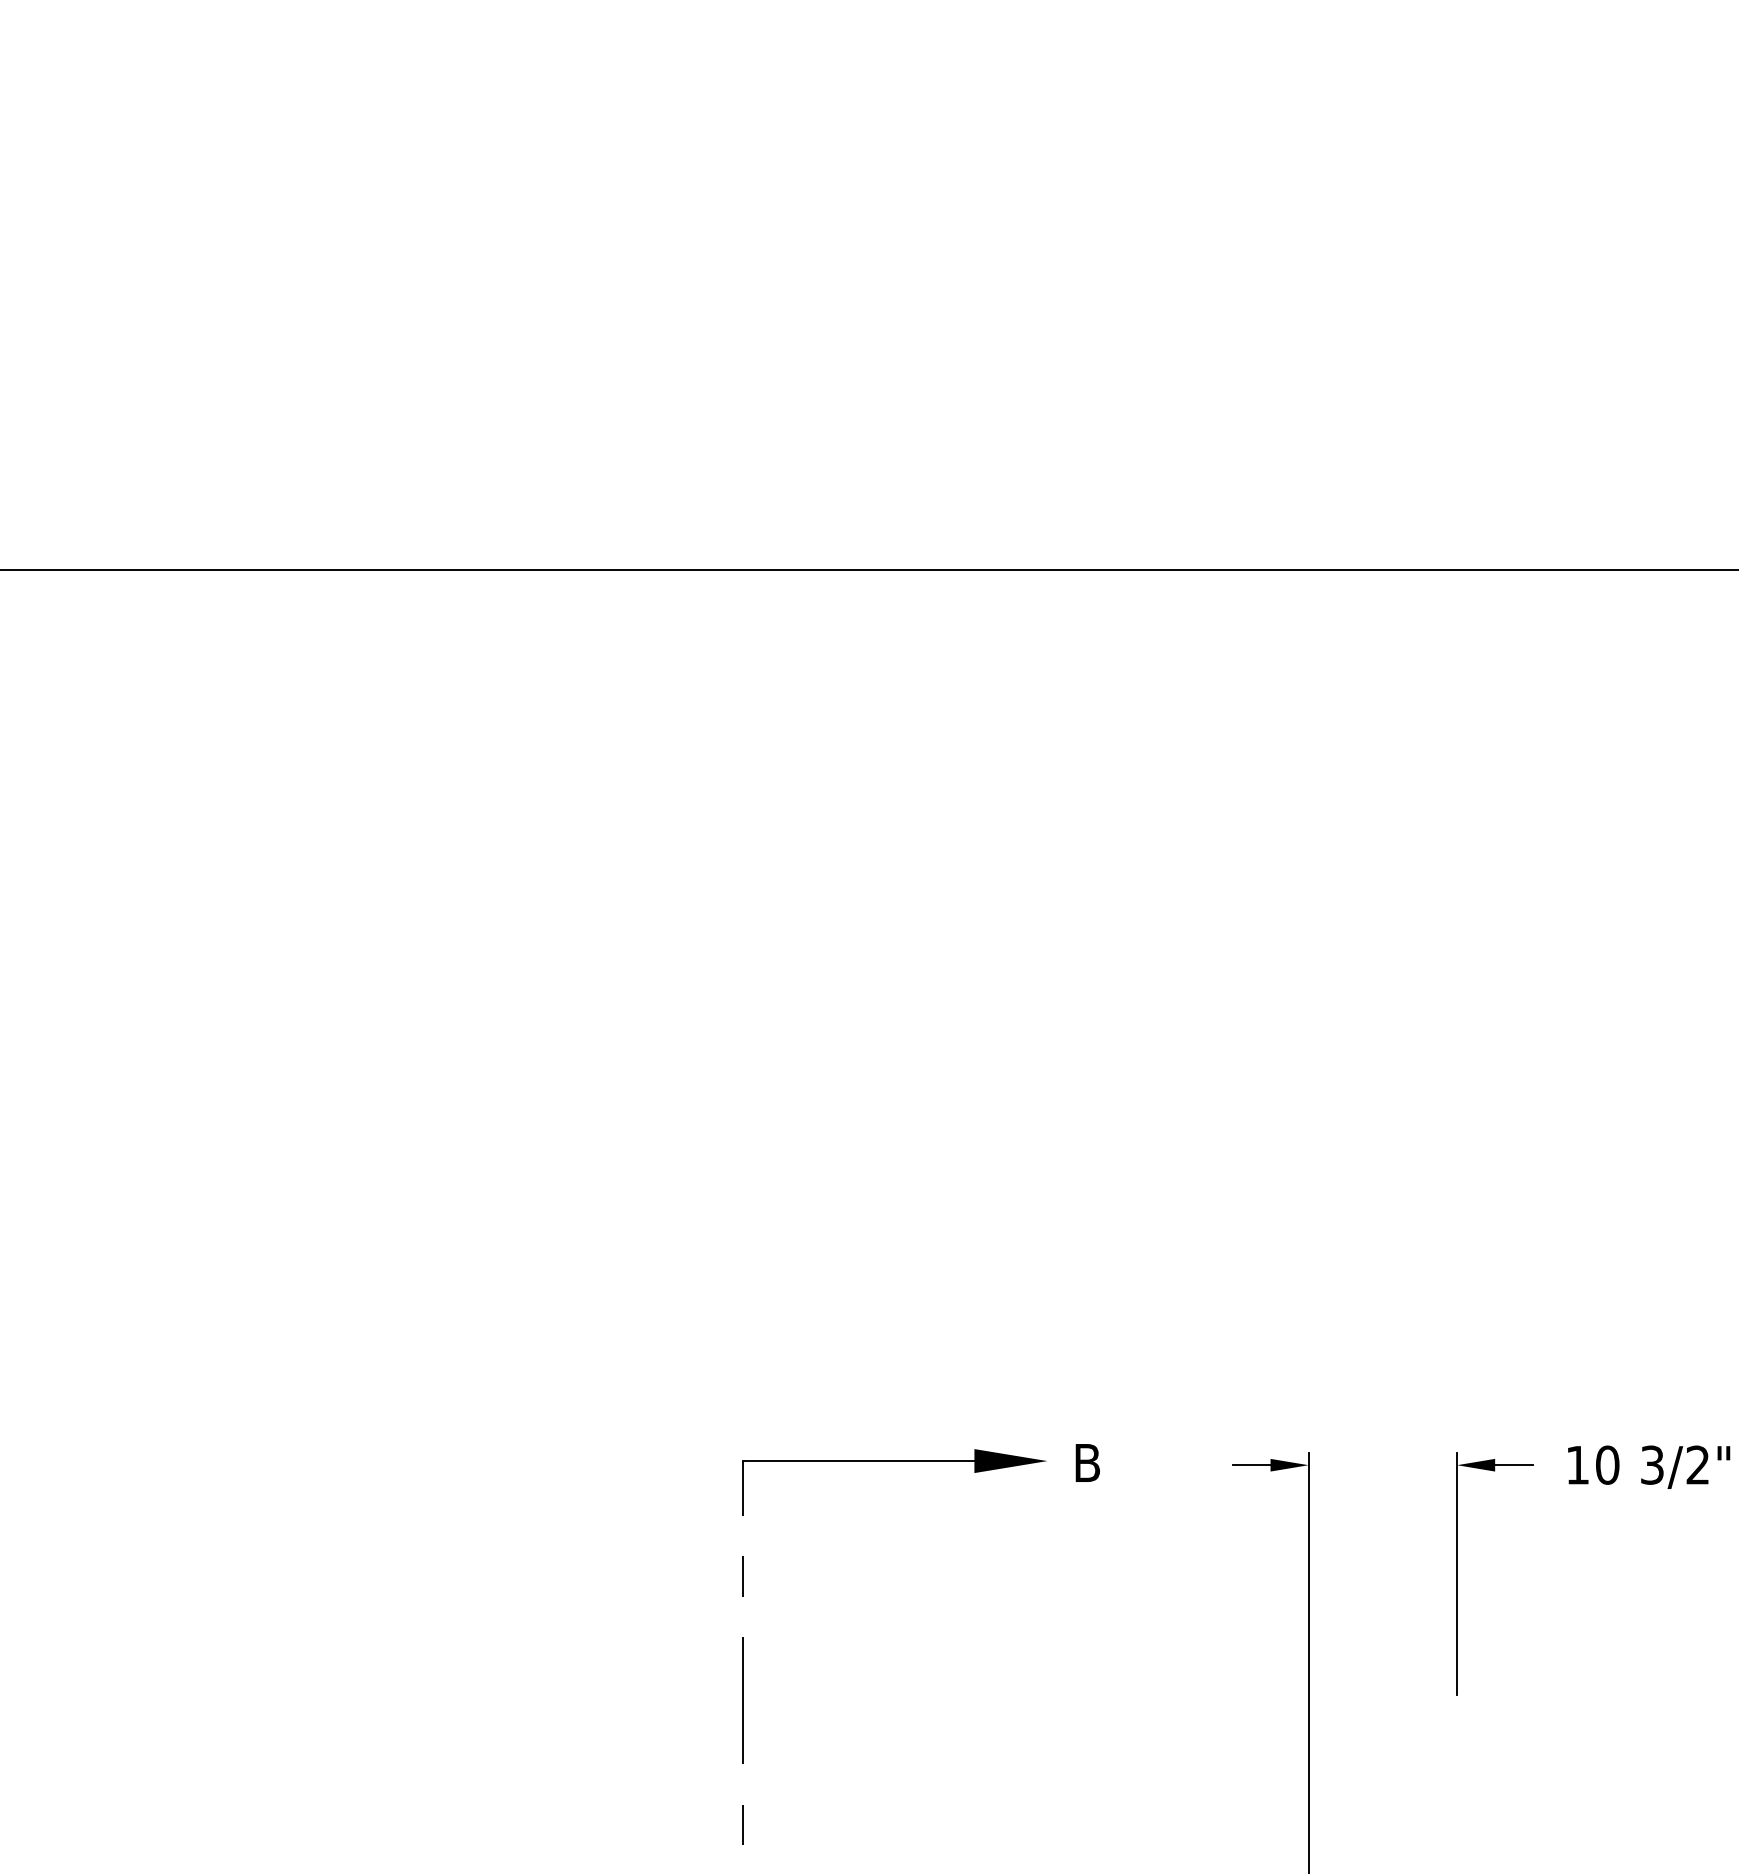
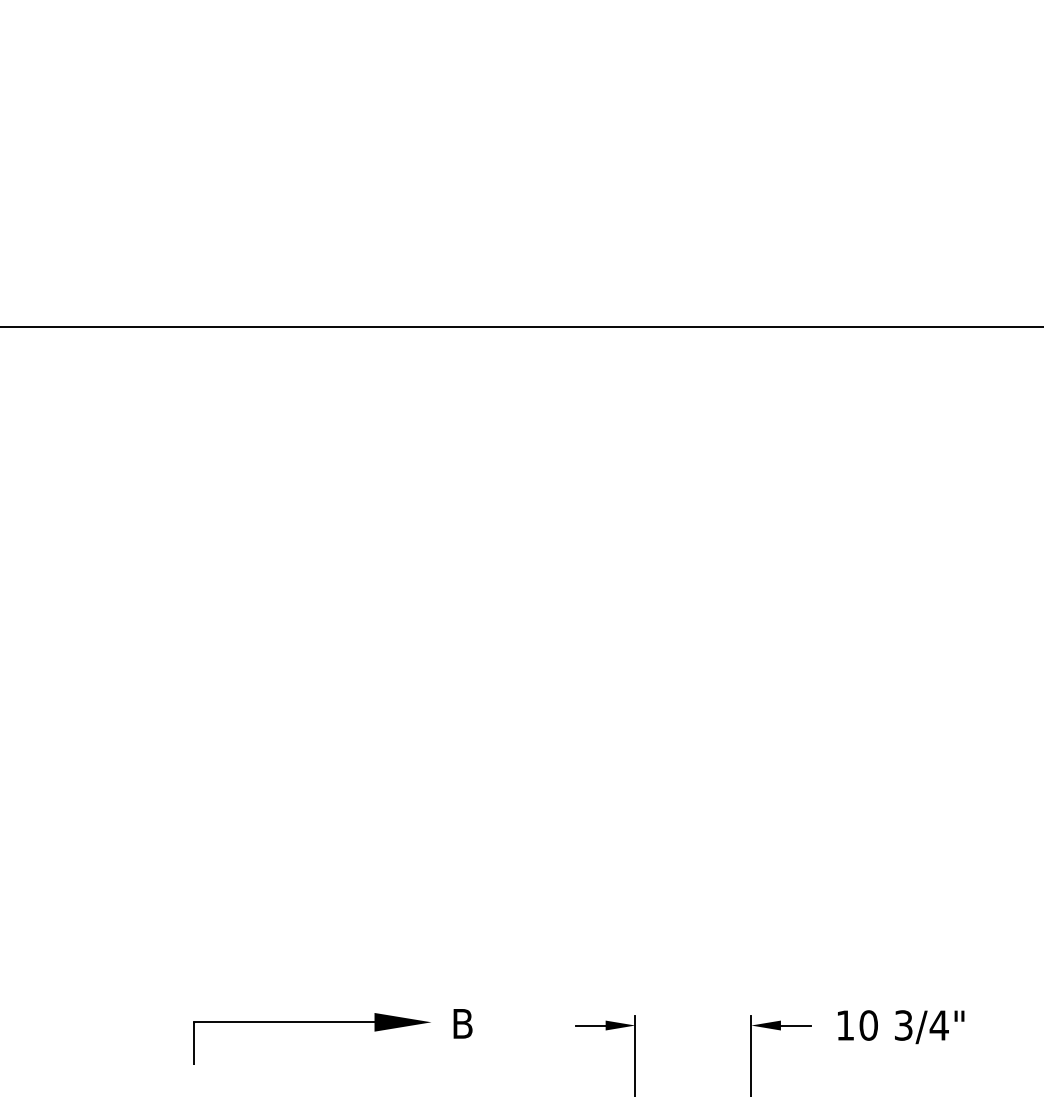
text: (1697, 1464) -> (938, 1024), 3/2" -> 3/4"

